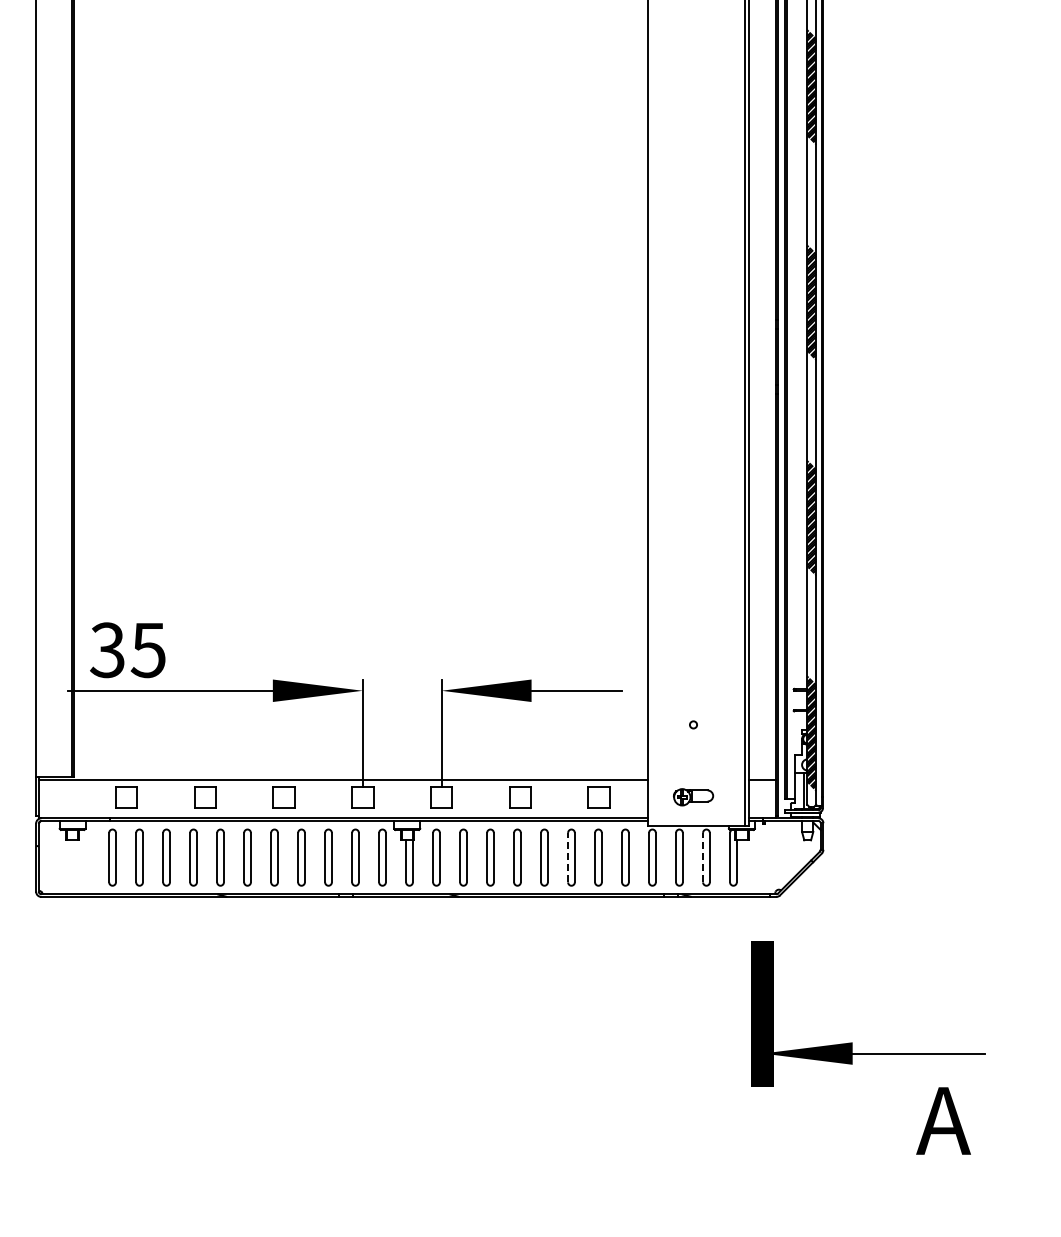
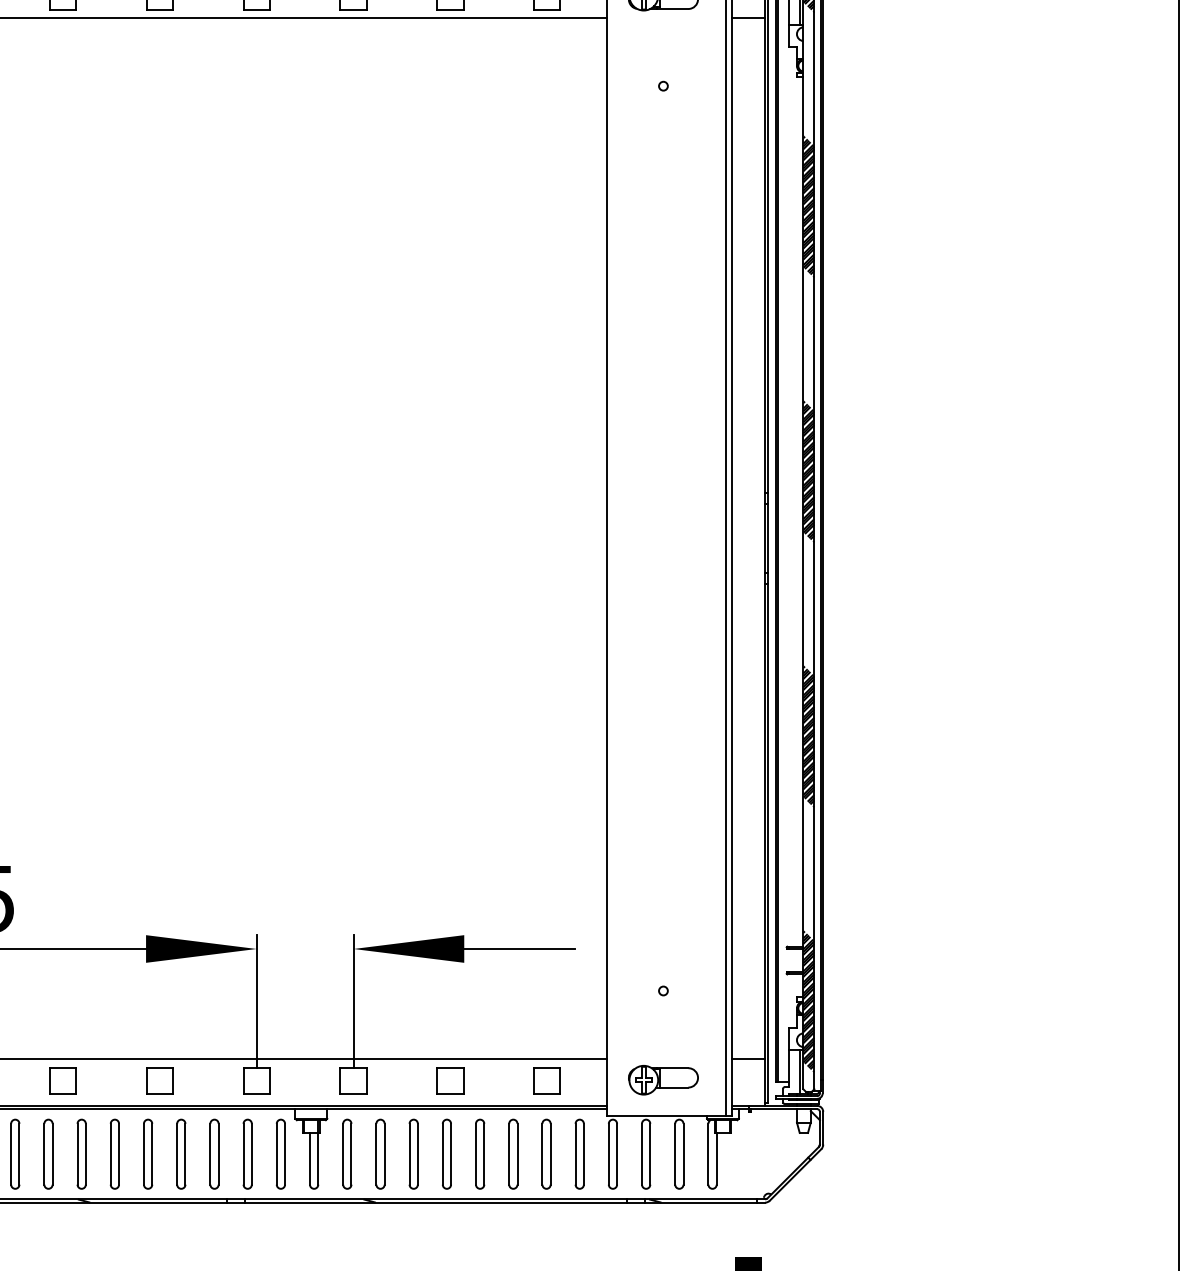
part: (693, 796) -> (663, 1079), size x1.43
line: (568, 857) -> (509, 1154), dashed -> solid
line: (703, 857) -> (675, 1154), dashed -> solid

